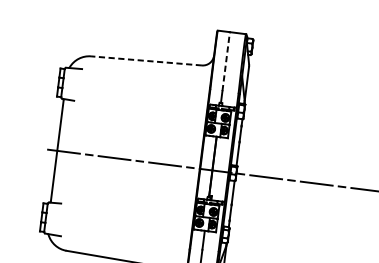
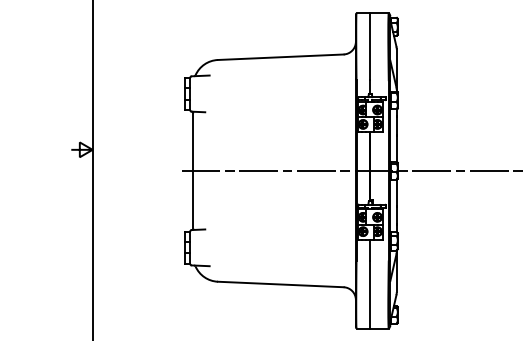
line: (146, 61) -> (280, 57), dashed -> solid
line: (226, 61) -> (370, 46), dashed -> solid

